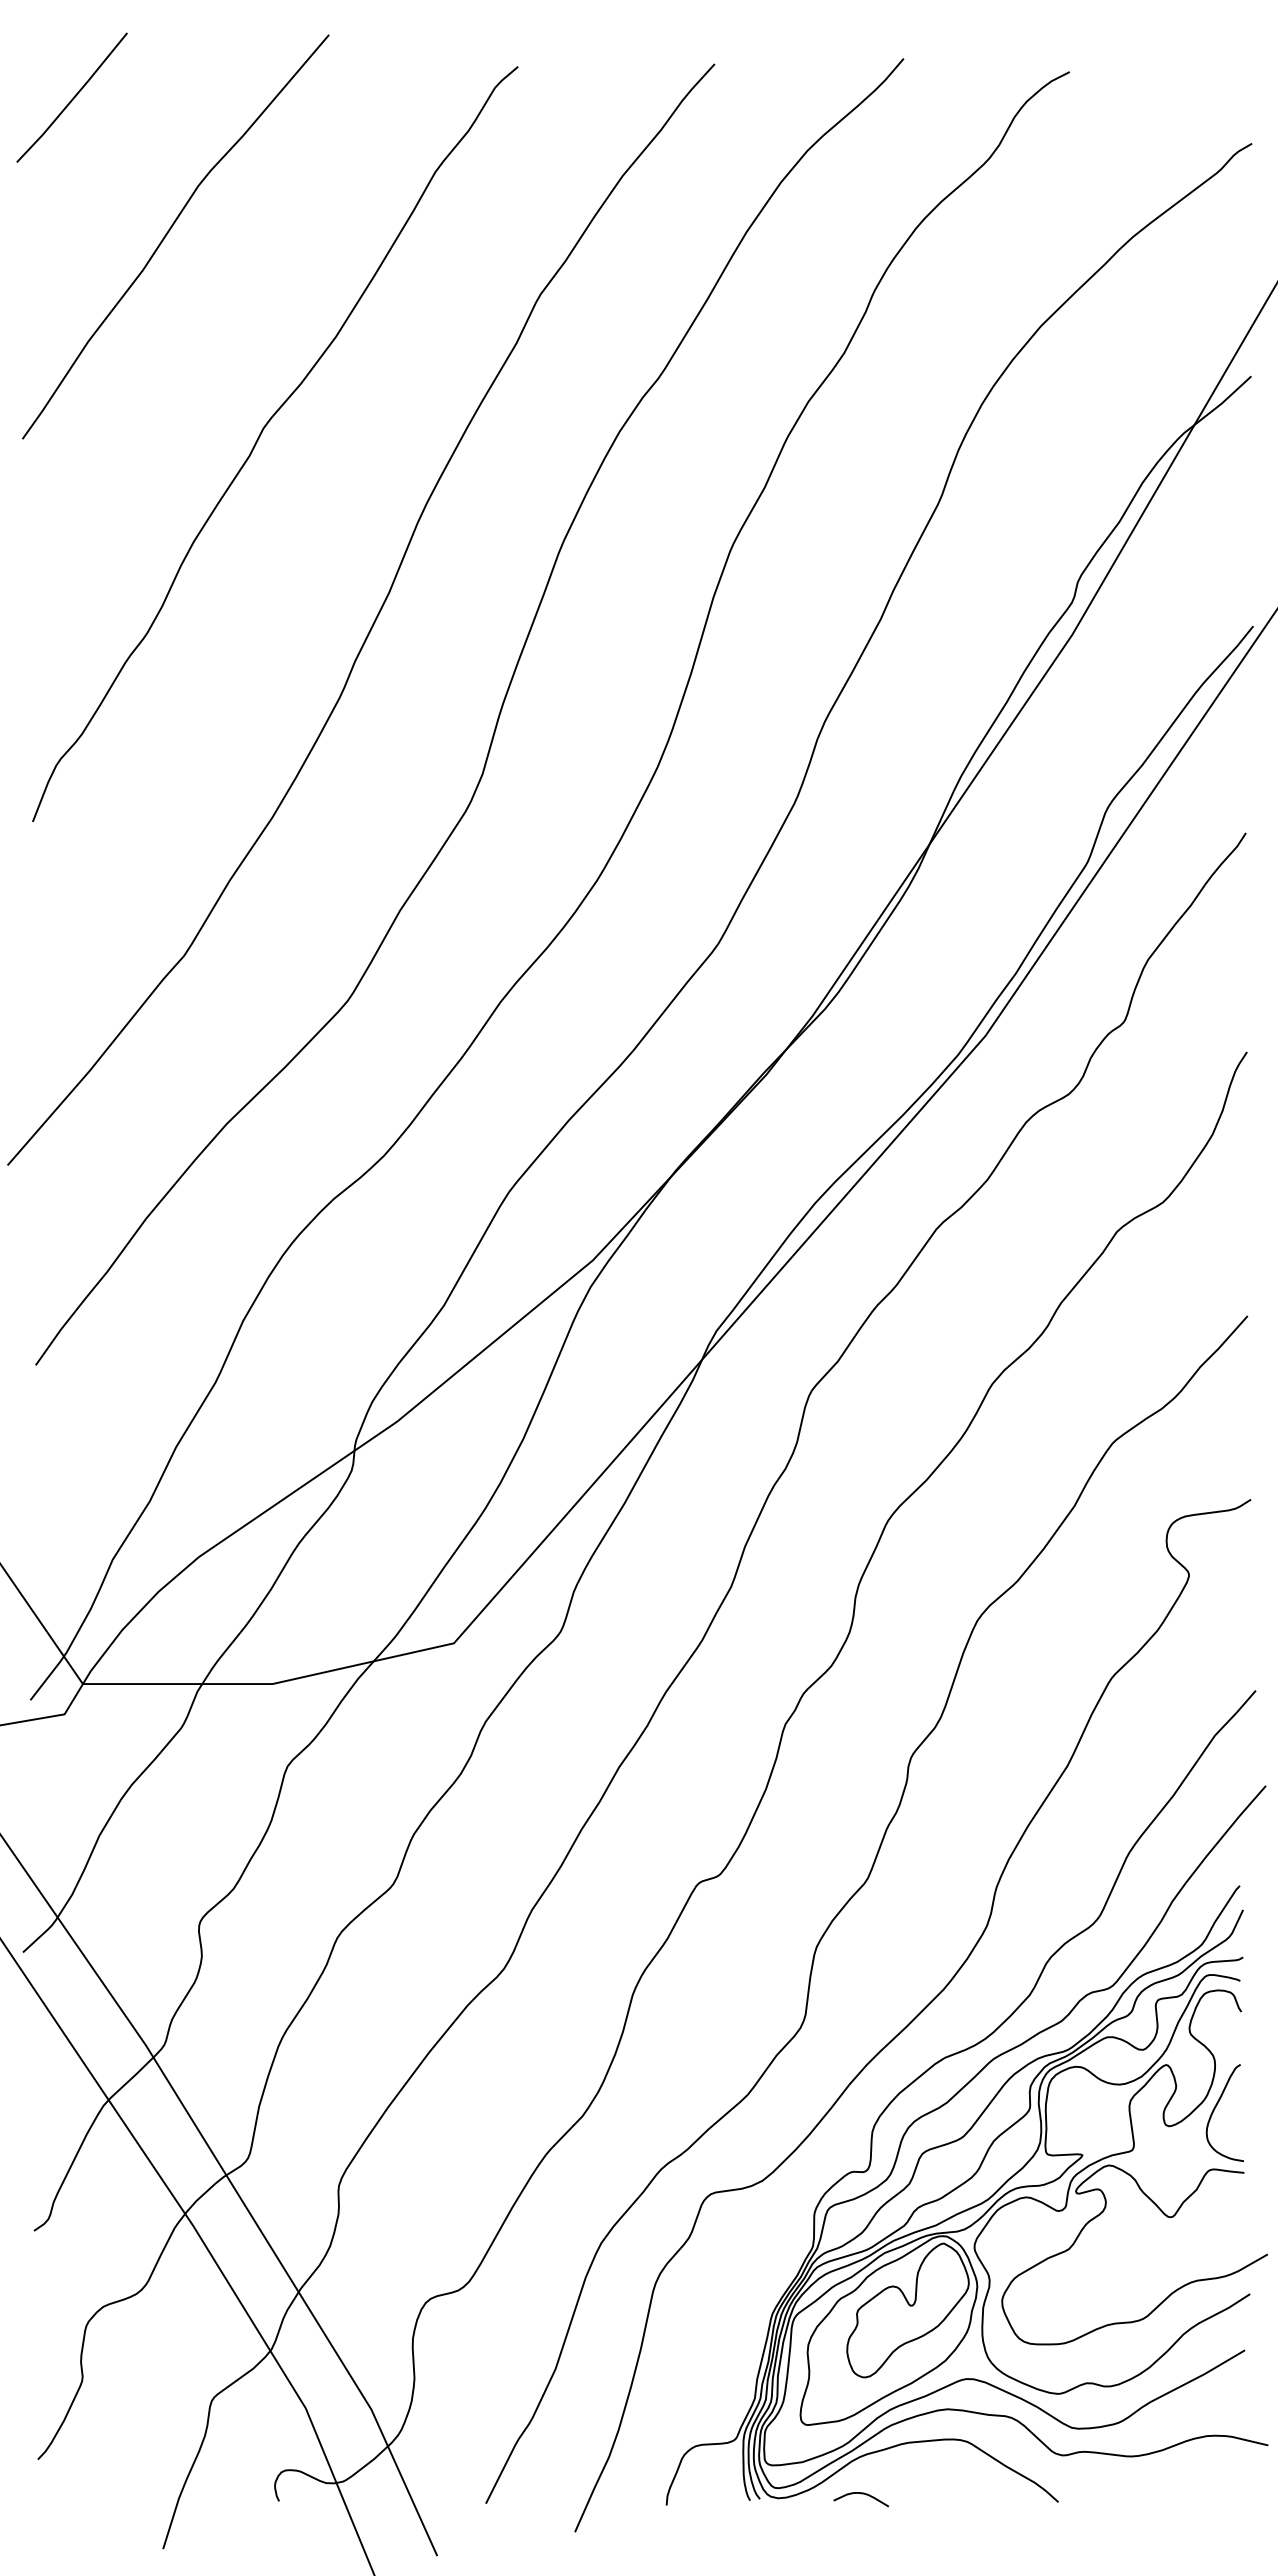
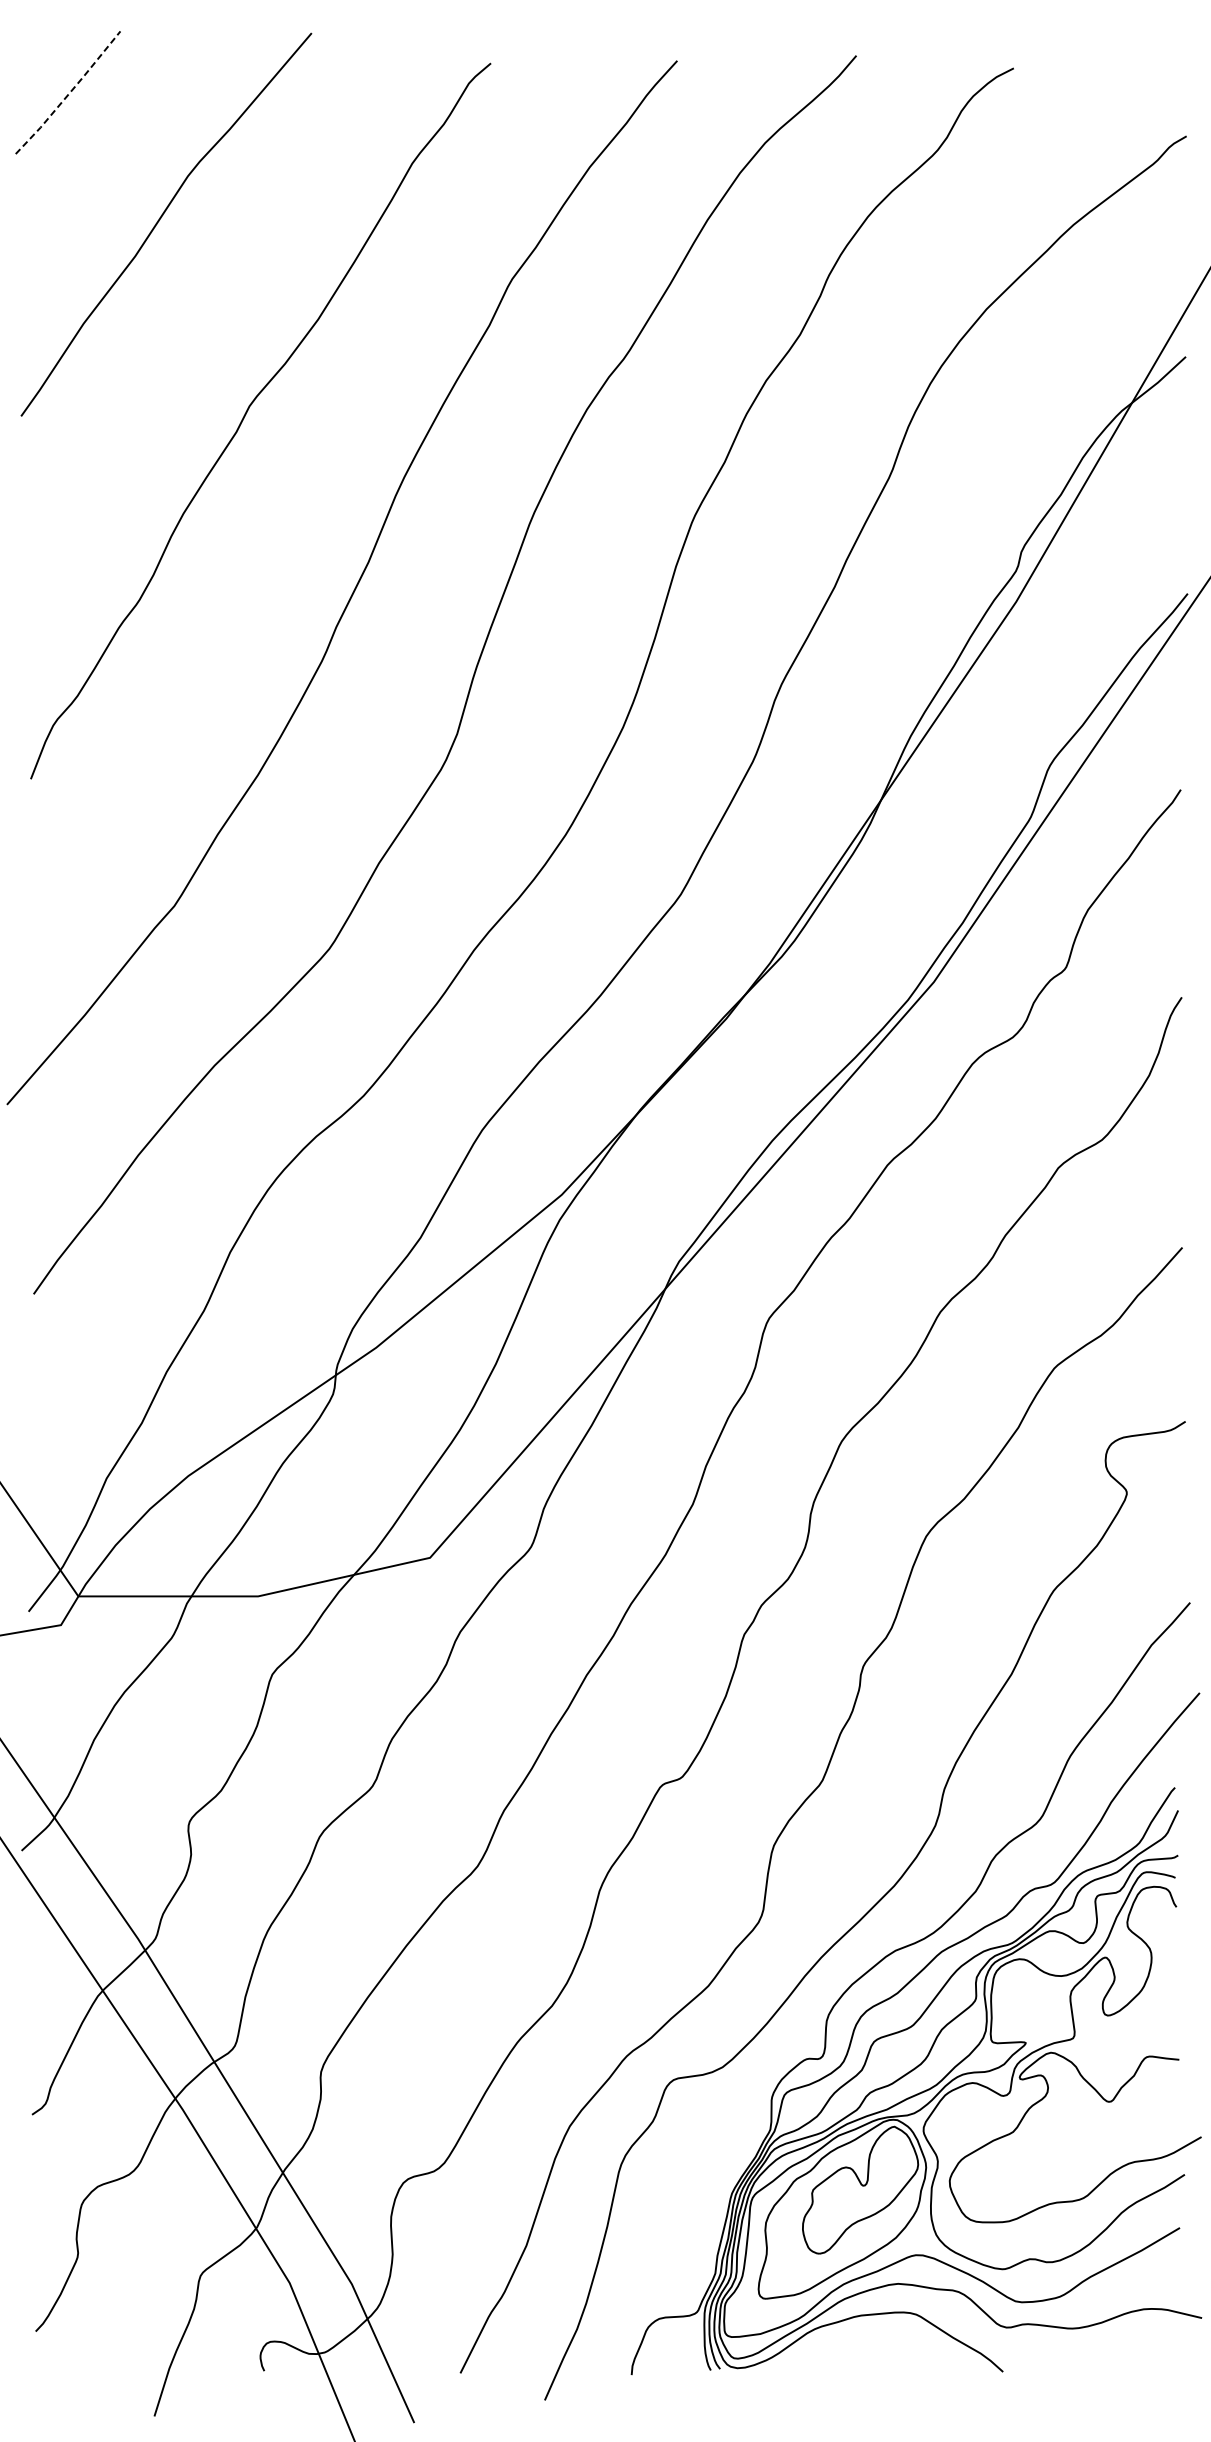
line: (73, 98) -> (69, 93), solid -> dashed
curve: (1216, 2107) -> (1152, 1997), removed
curve: (861, 2494) -> (816, 2364), removed

